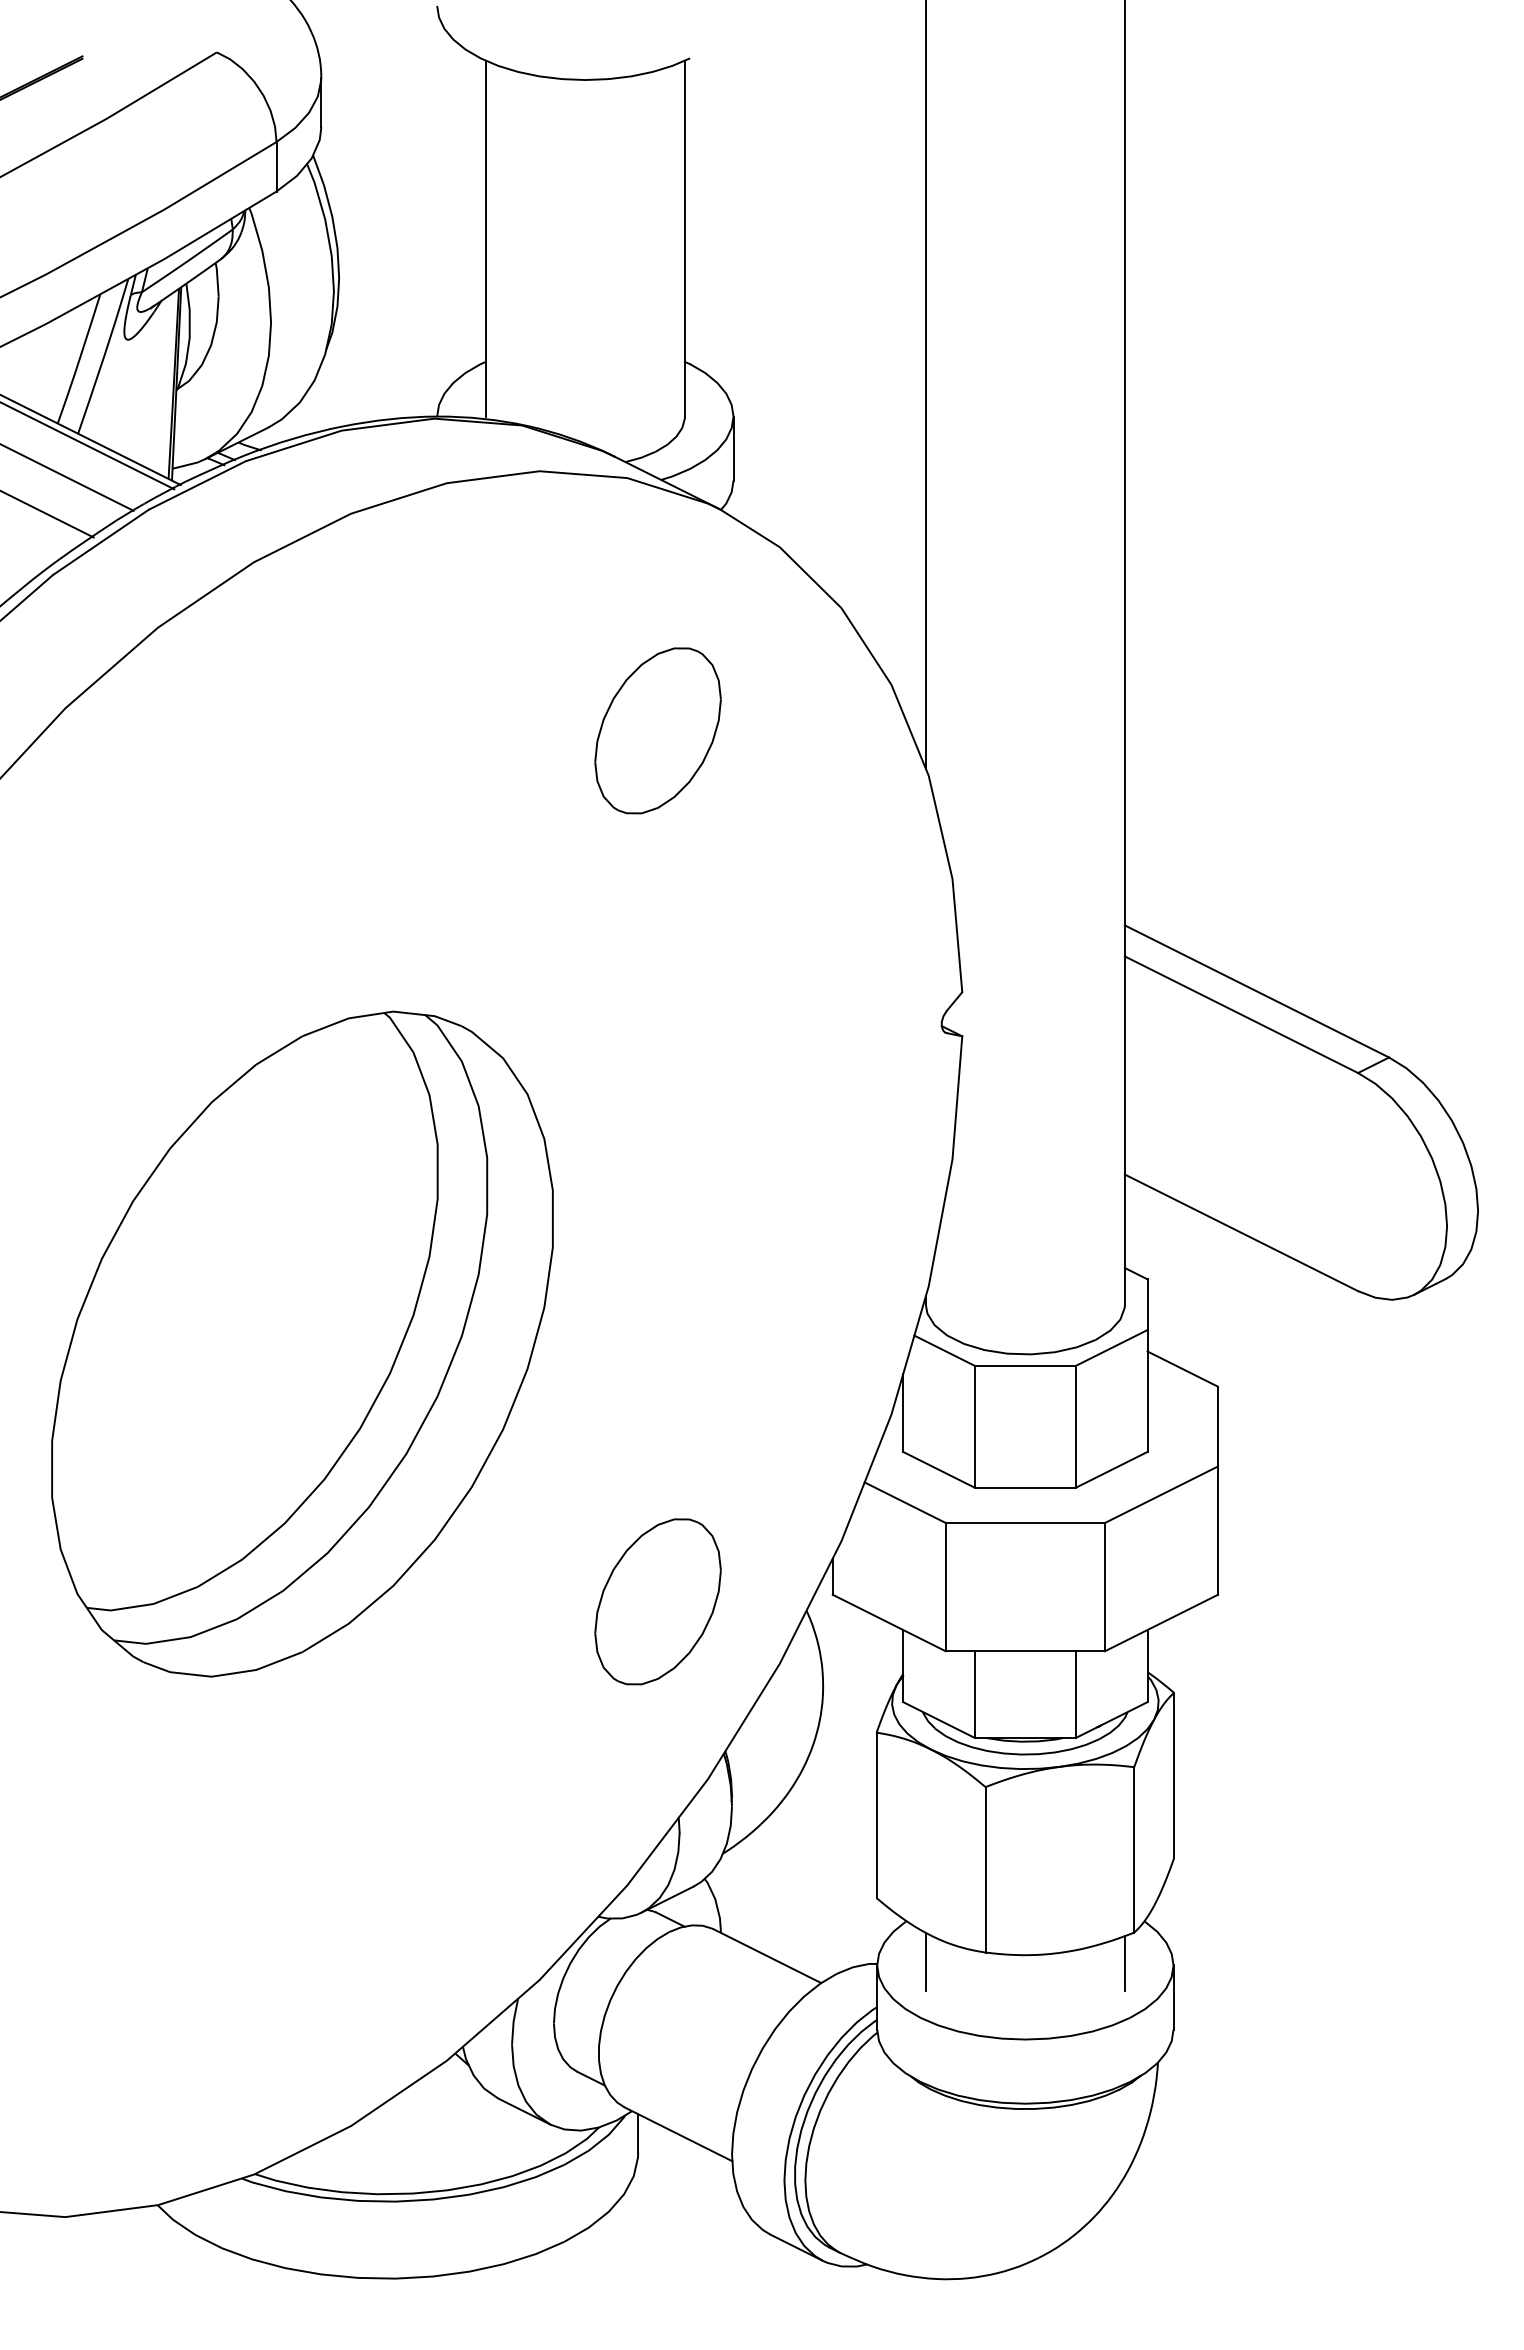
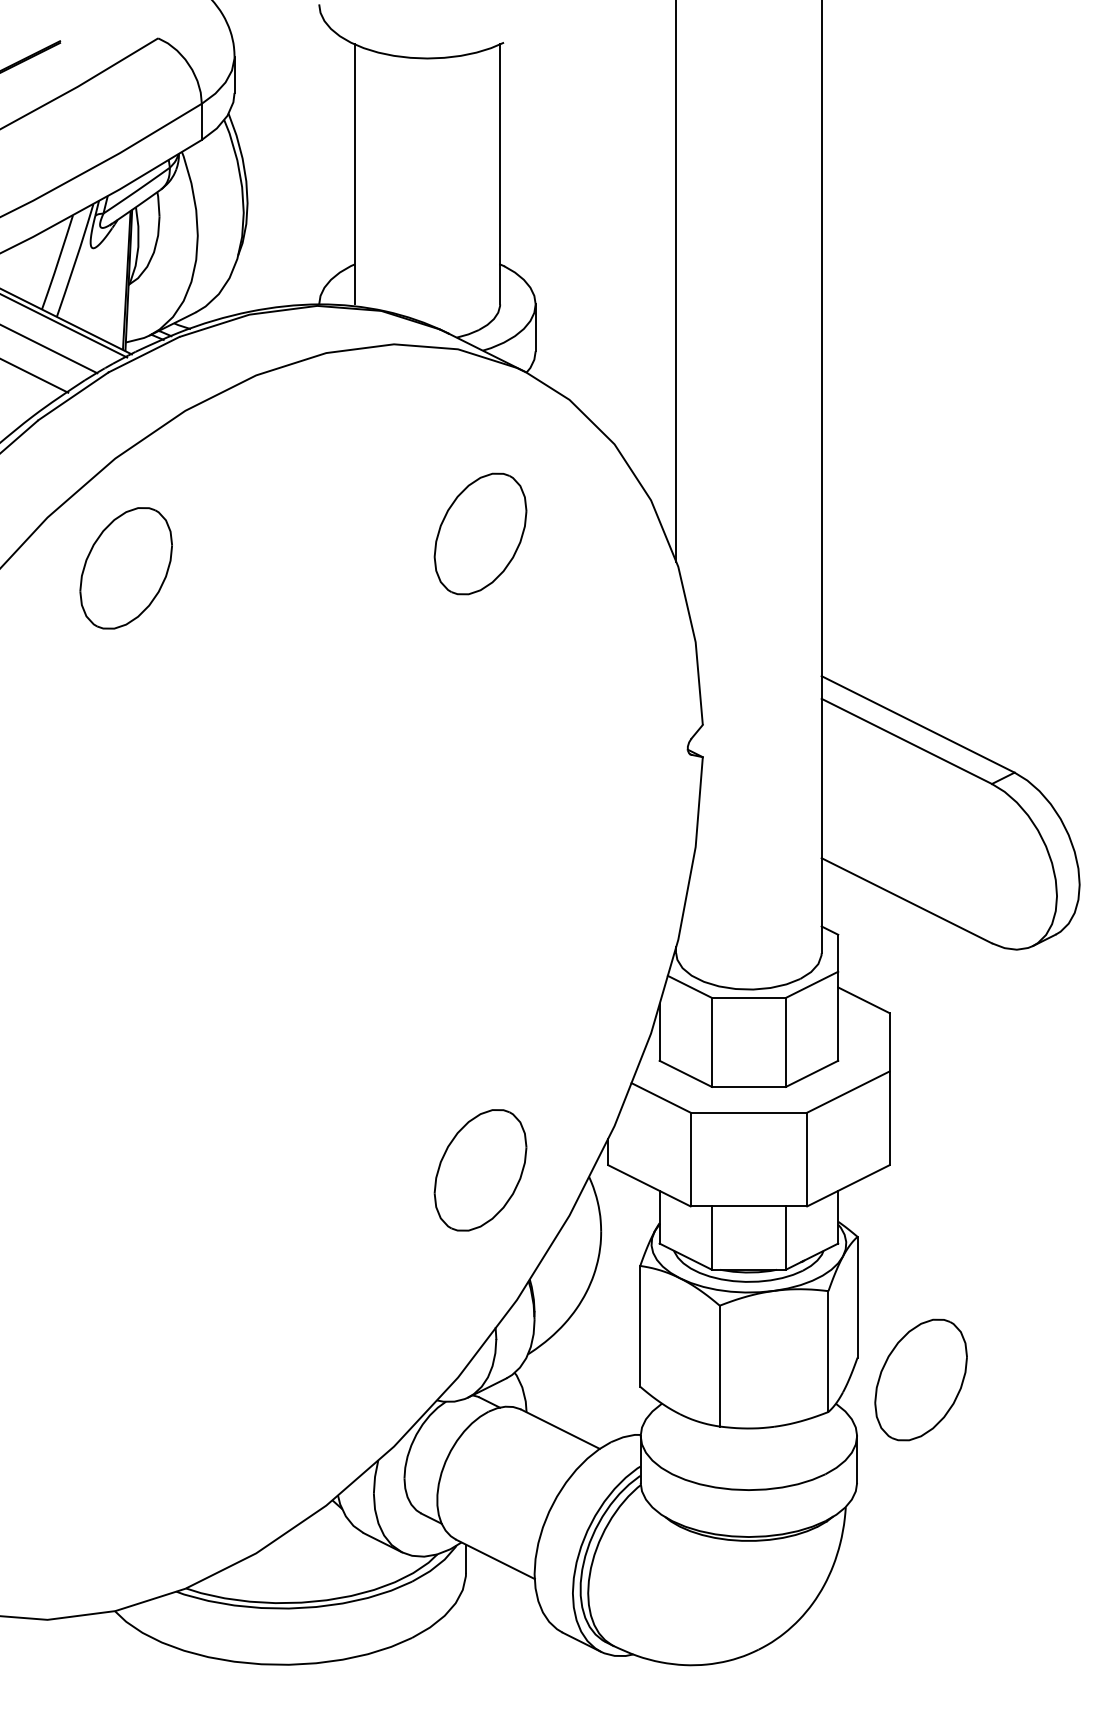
part: (172, 777) -> (125, 568), added
part: (302, 1343) -> (220, 981), removed
part: (1260, 1888) -> (920, 1379), added
line: (925, 1961) -> (675, 1433), removed
line: (1124, 1963) -> (821, 1434), removed

